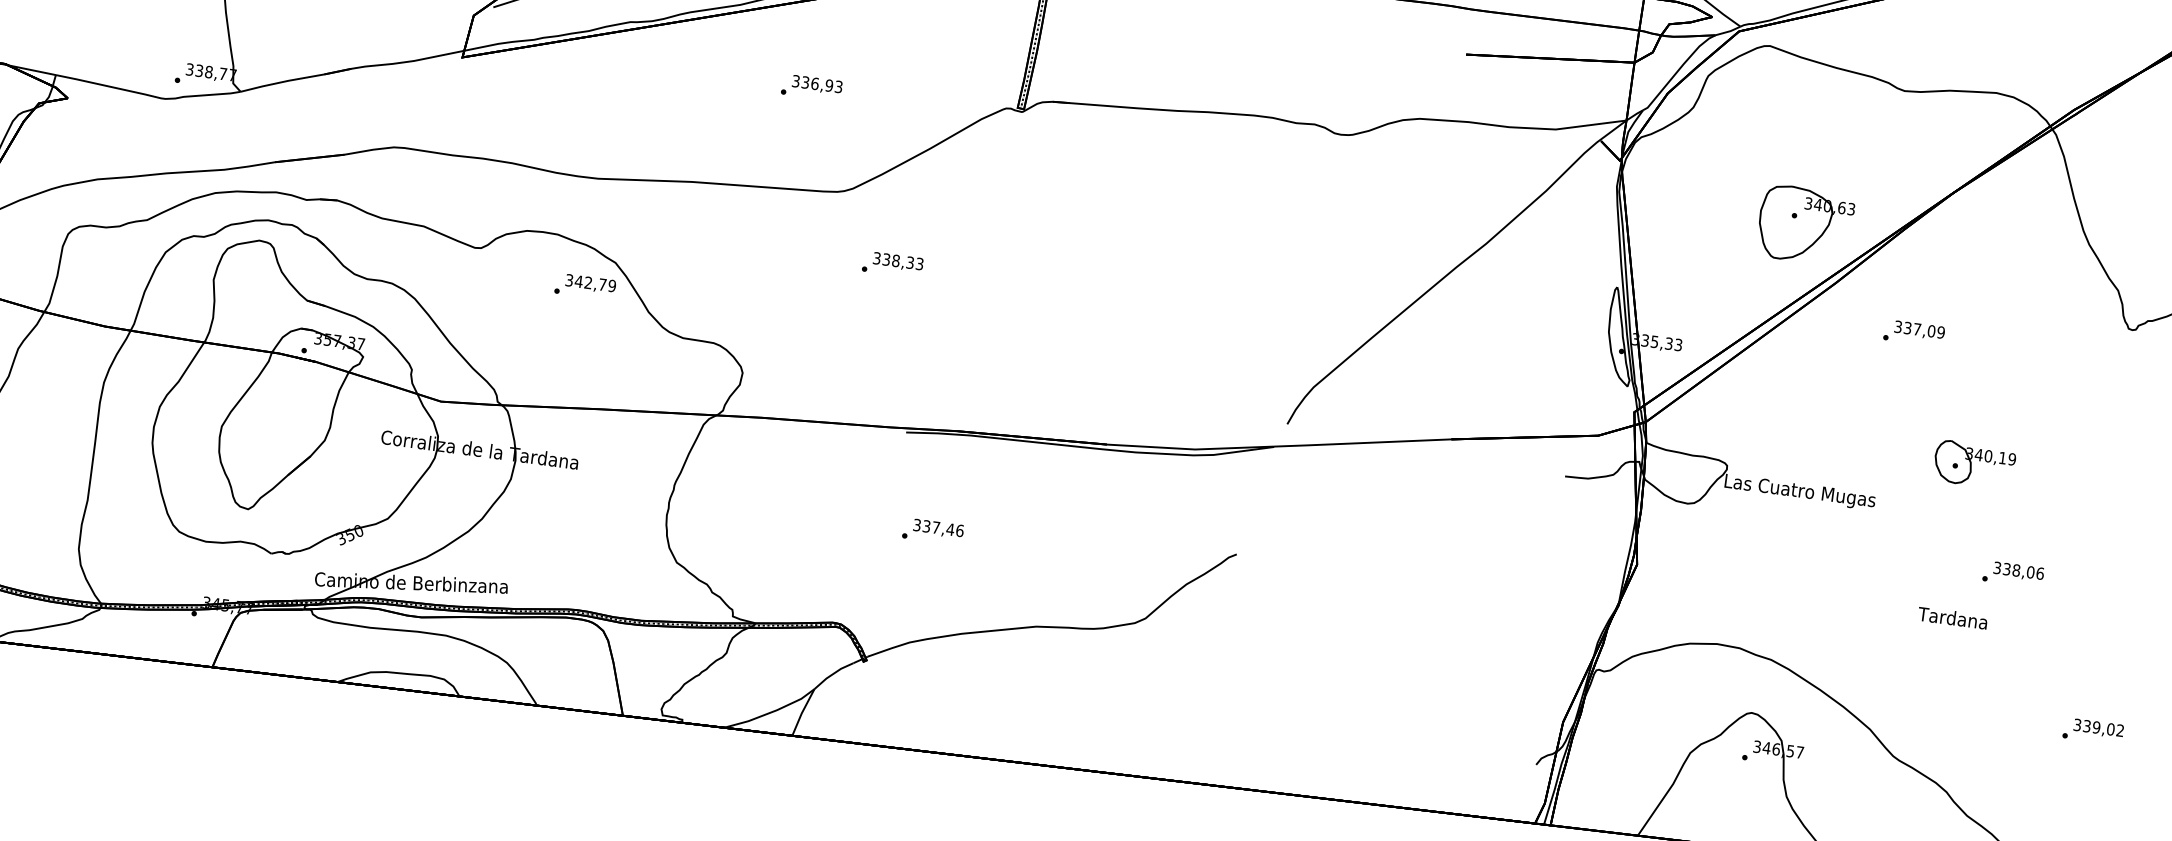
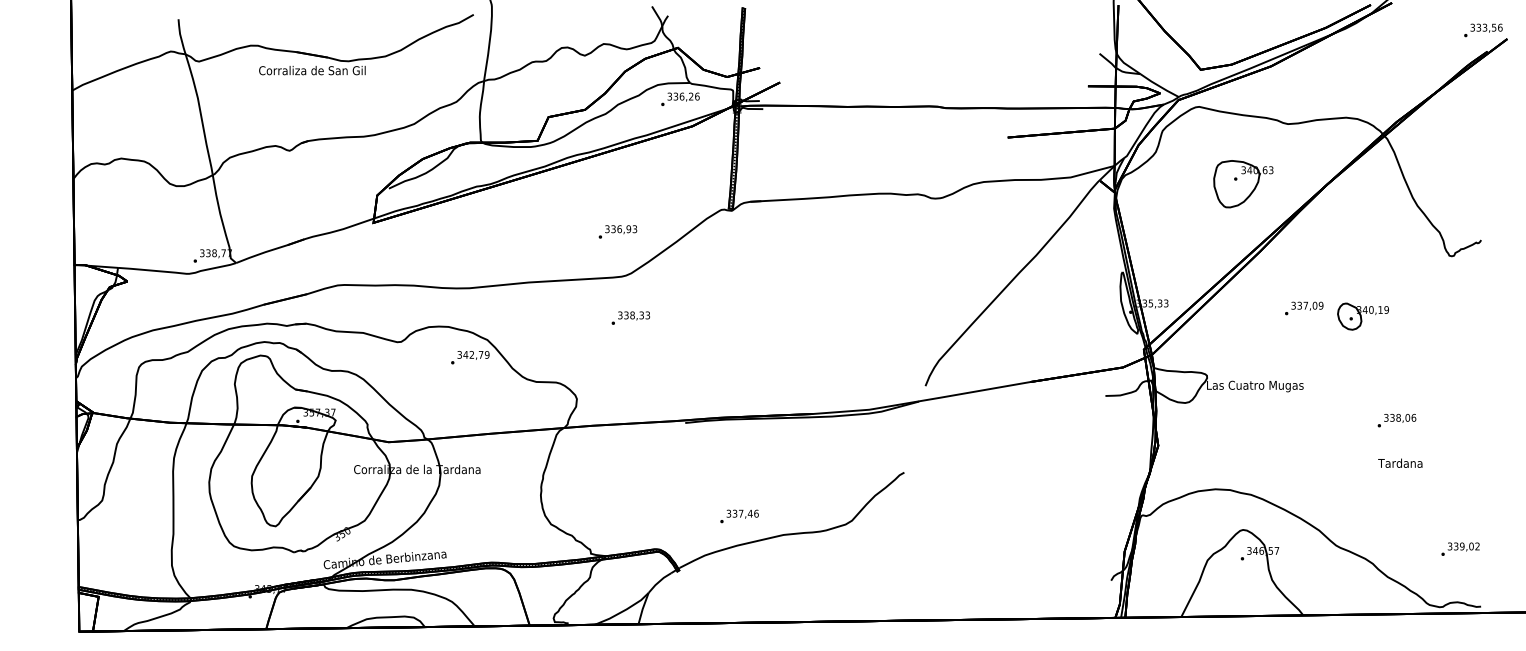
text: (811, 86) -> (617, 231), moved
part: (1805, 225) -> (1243, 184), moved
text: (892, 263) -> (630, 317), moved
text: (1914, 333) -> (1304, 308), moved
part: (1973, 464) -> (1362, 316), moved
text: (933, 531) -> (739, 516), moved
text: (1953, 616) -> (1400, 462), moved
text: (2093, 730) -> (1460, 548), moved

